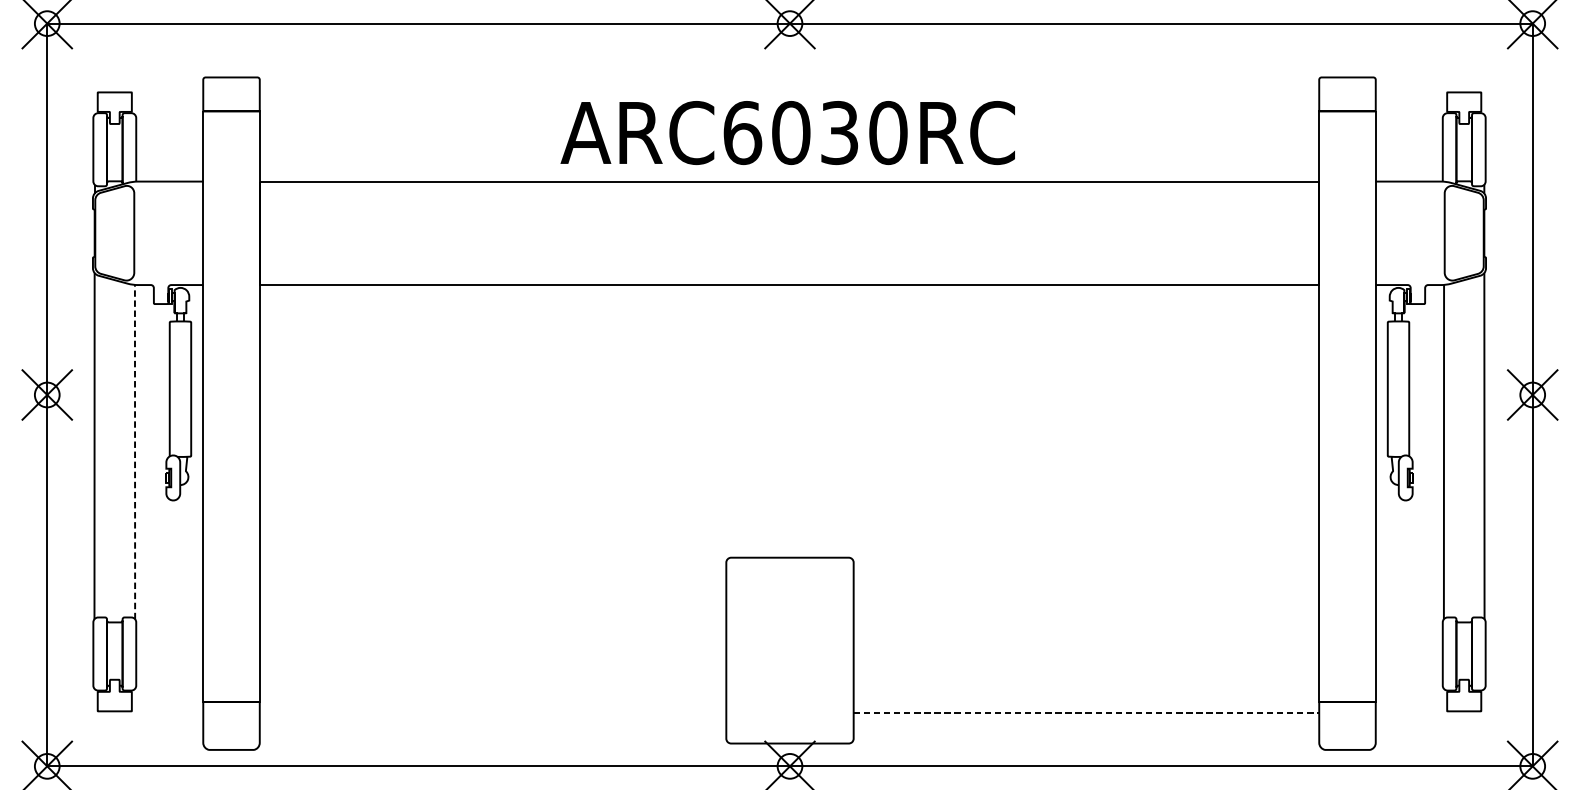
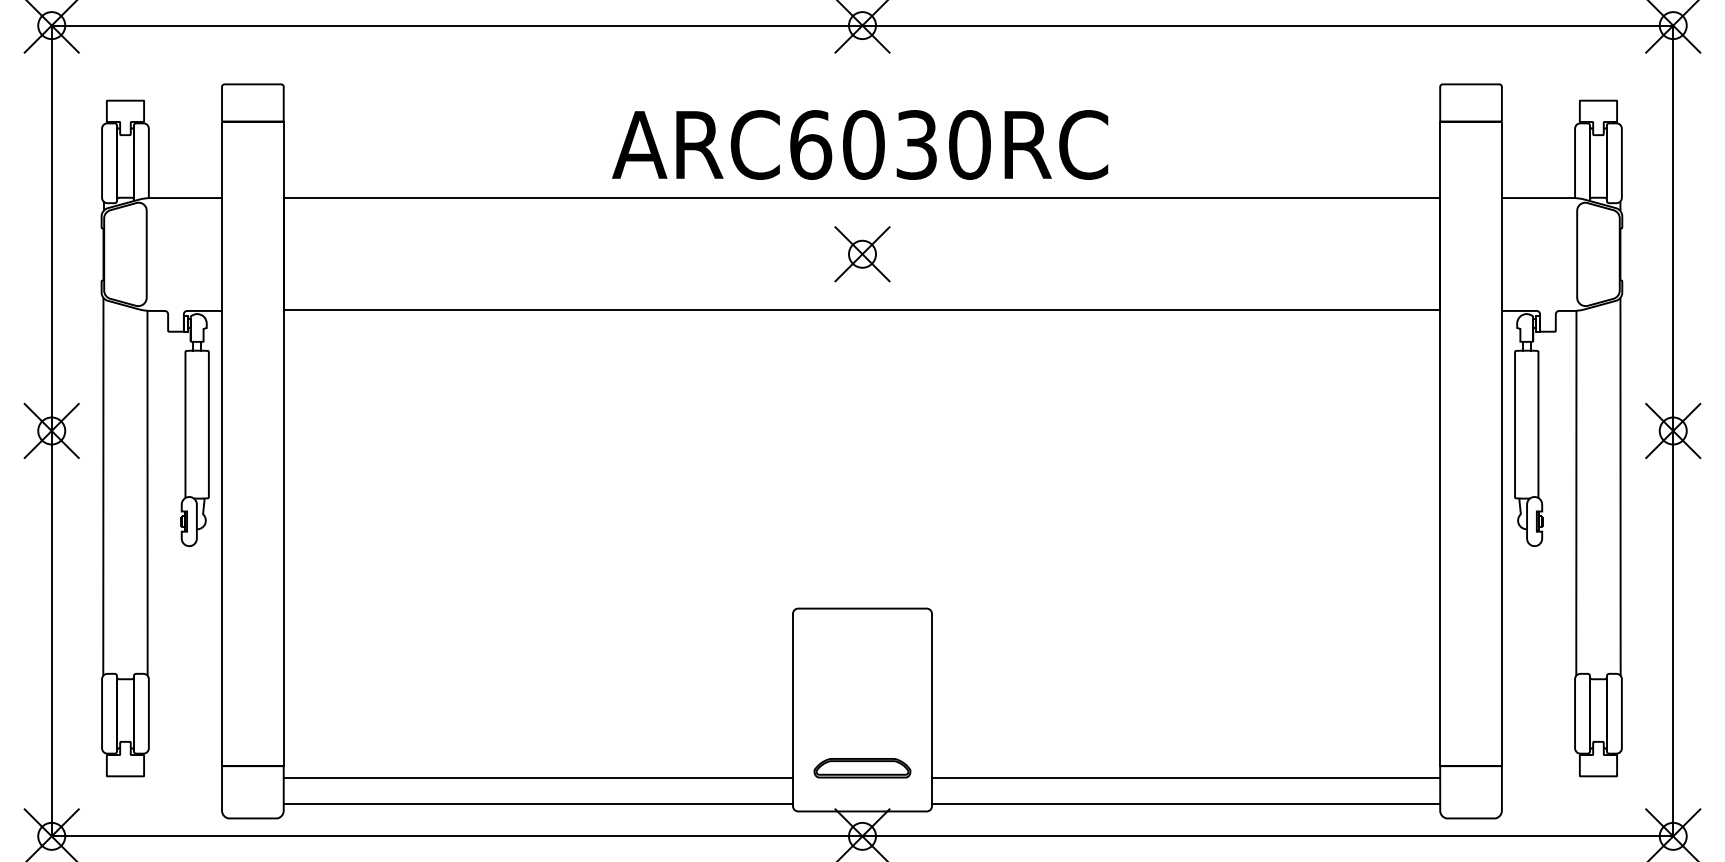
part: (790, 233) -> (862, 254), added
line: (134, 451) -> (147, 492), dashed -> solid
part: (790, 704) -> (862, 768), added
line: (492, 712) -> (537, 777), added
line: (1086, 712) -> (1186, 777), dashed -> solid
line: (492, 737) -> (537, 804), added
line: (1086, 737) -> (1186, 804), added

